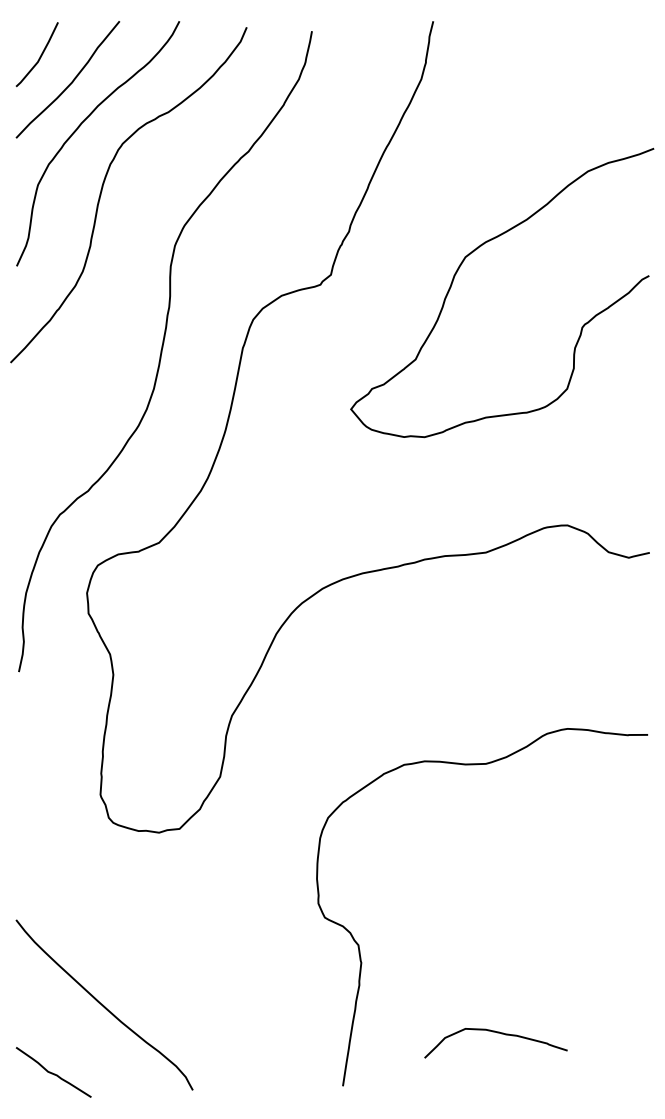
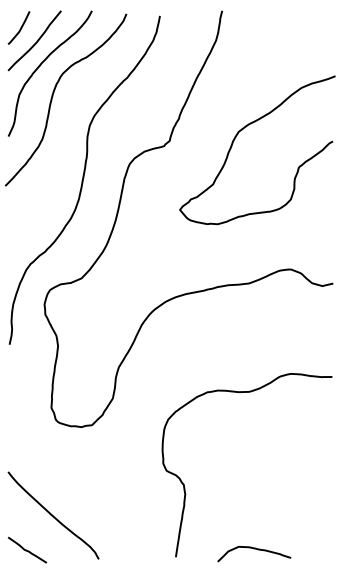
curve: (496, 1034) -> (254, 549), moved

